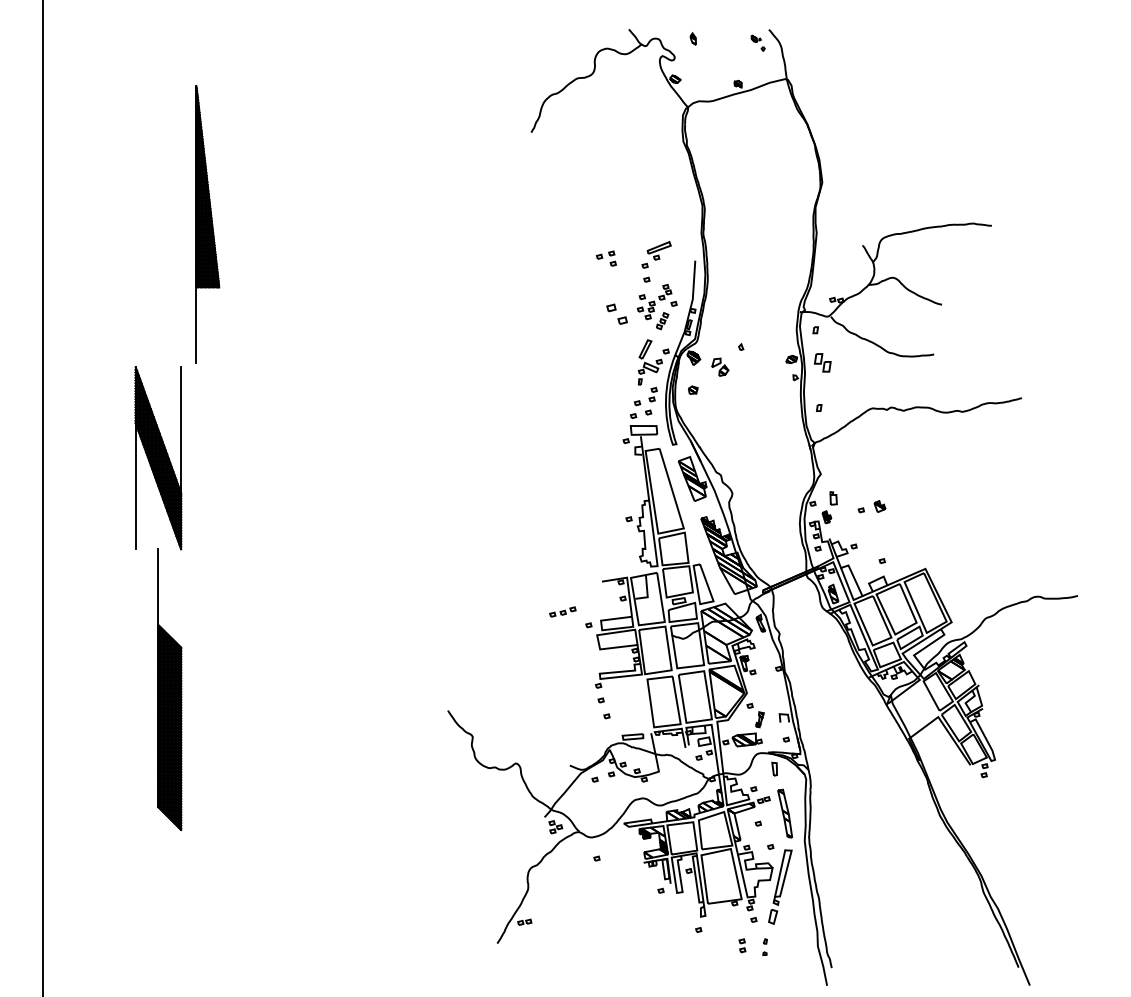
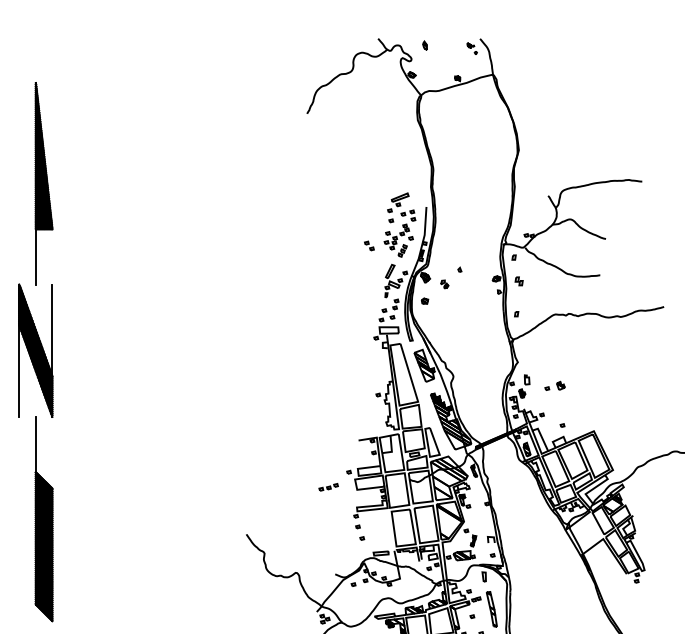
part: (207, 224) -> (43, 183), moved
part: (605, 258) -> (407, 215), moved
part: (616, 314) -> (369, 246), size x0.62
part: (822, 362) -> (519, 281), size x0.62
part: (720, 366) -> (444, 283), size x0.62
part: (562, 611) -> (328, 486), moved

